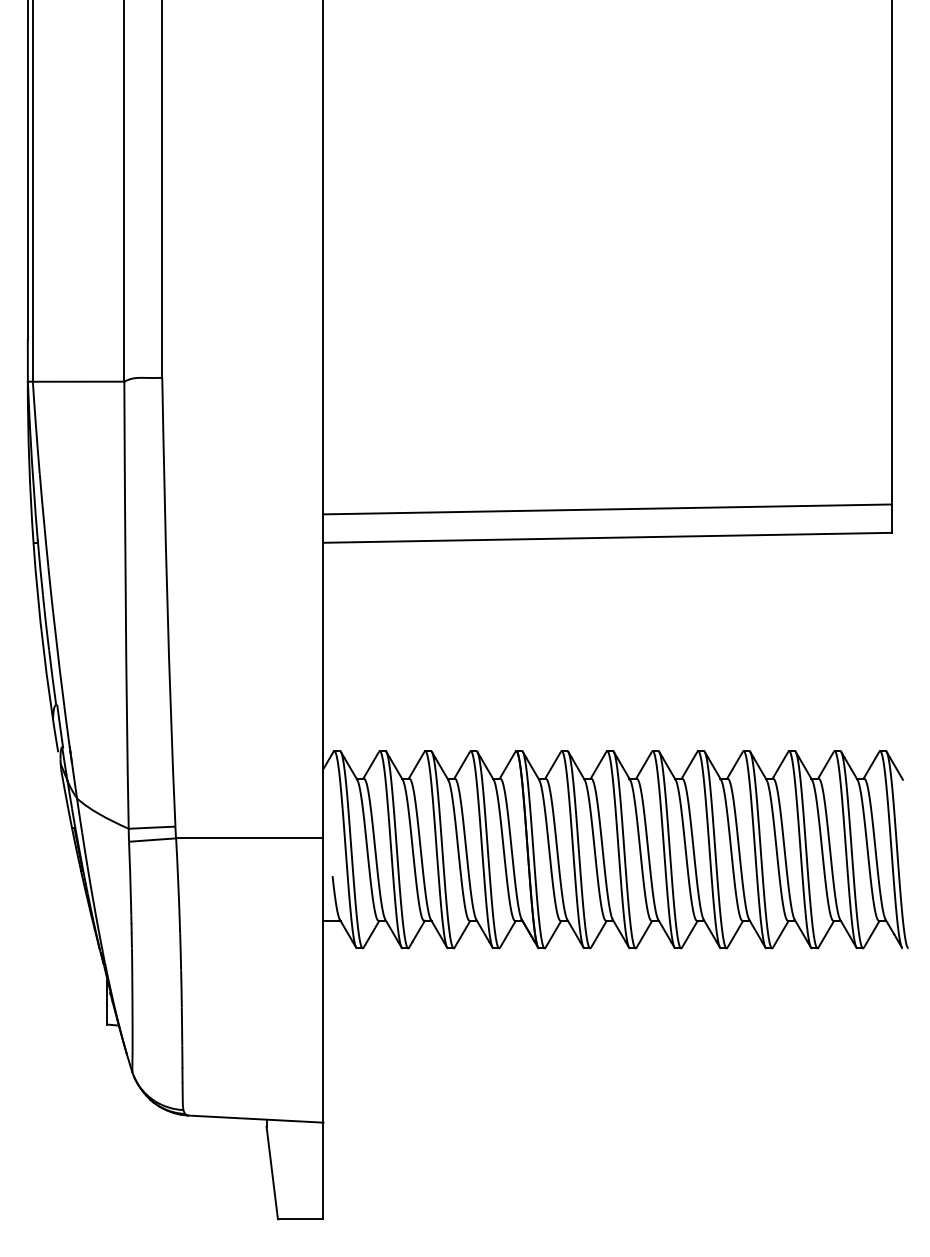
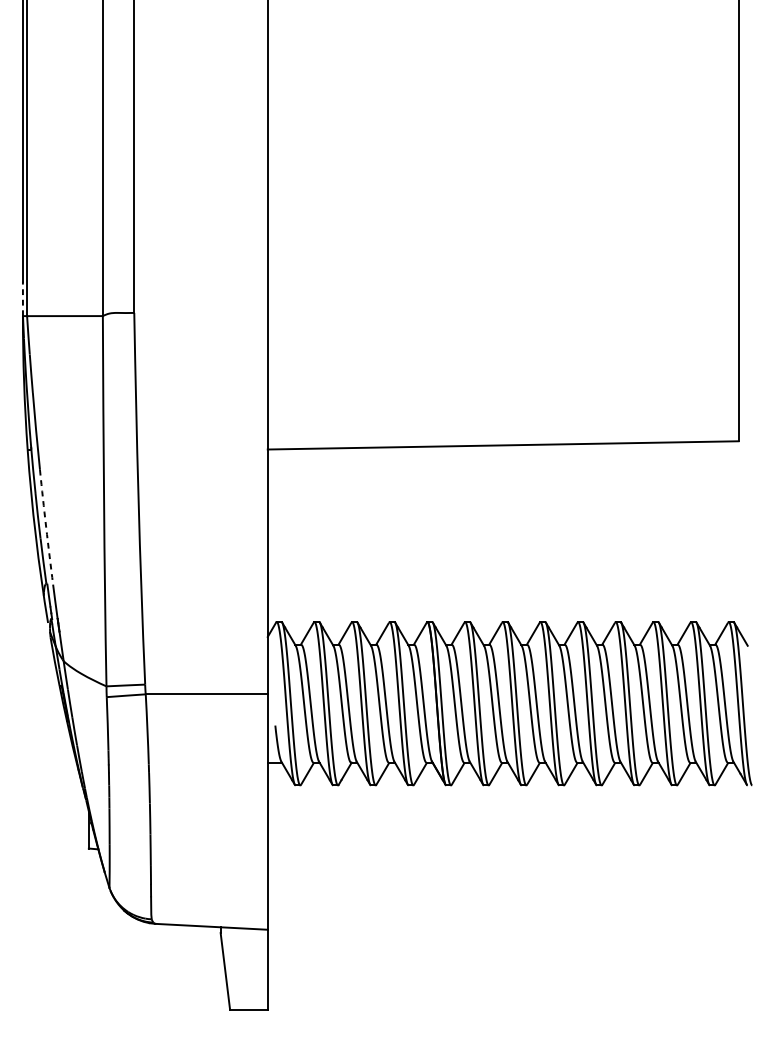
line: (27, 360) -> (22, 298), solid -> dashed
line: (607, 509) -> (503, 421), removed
arc: (55, 636) -> (45, 527), solid -> dashed

